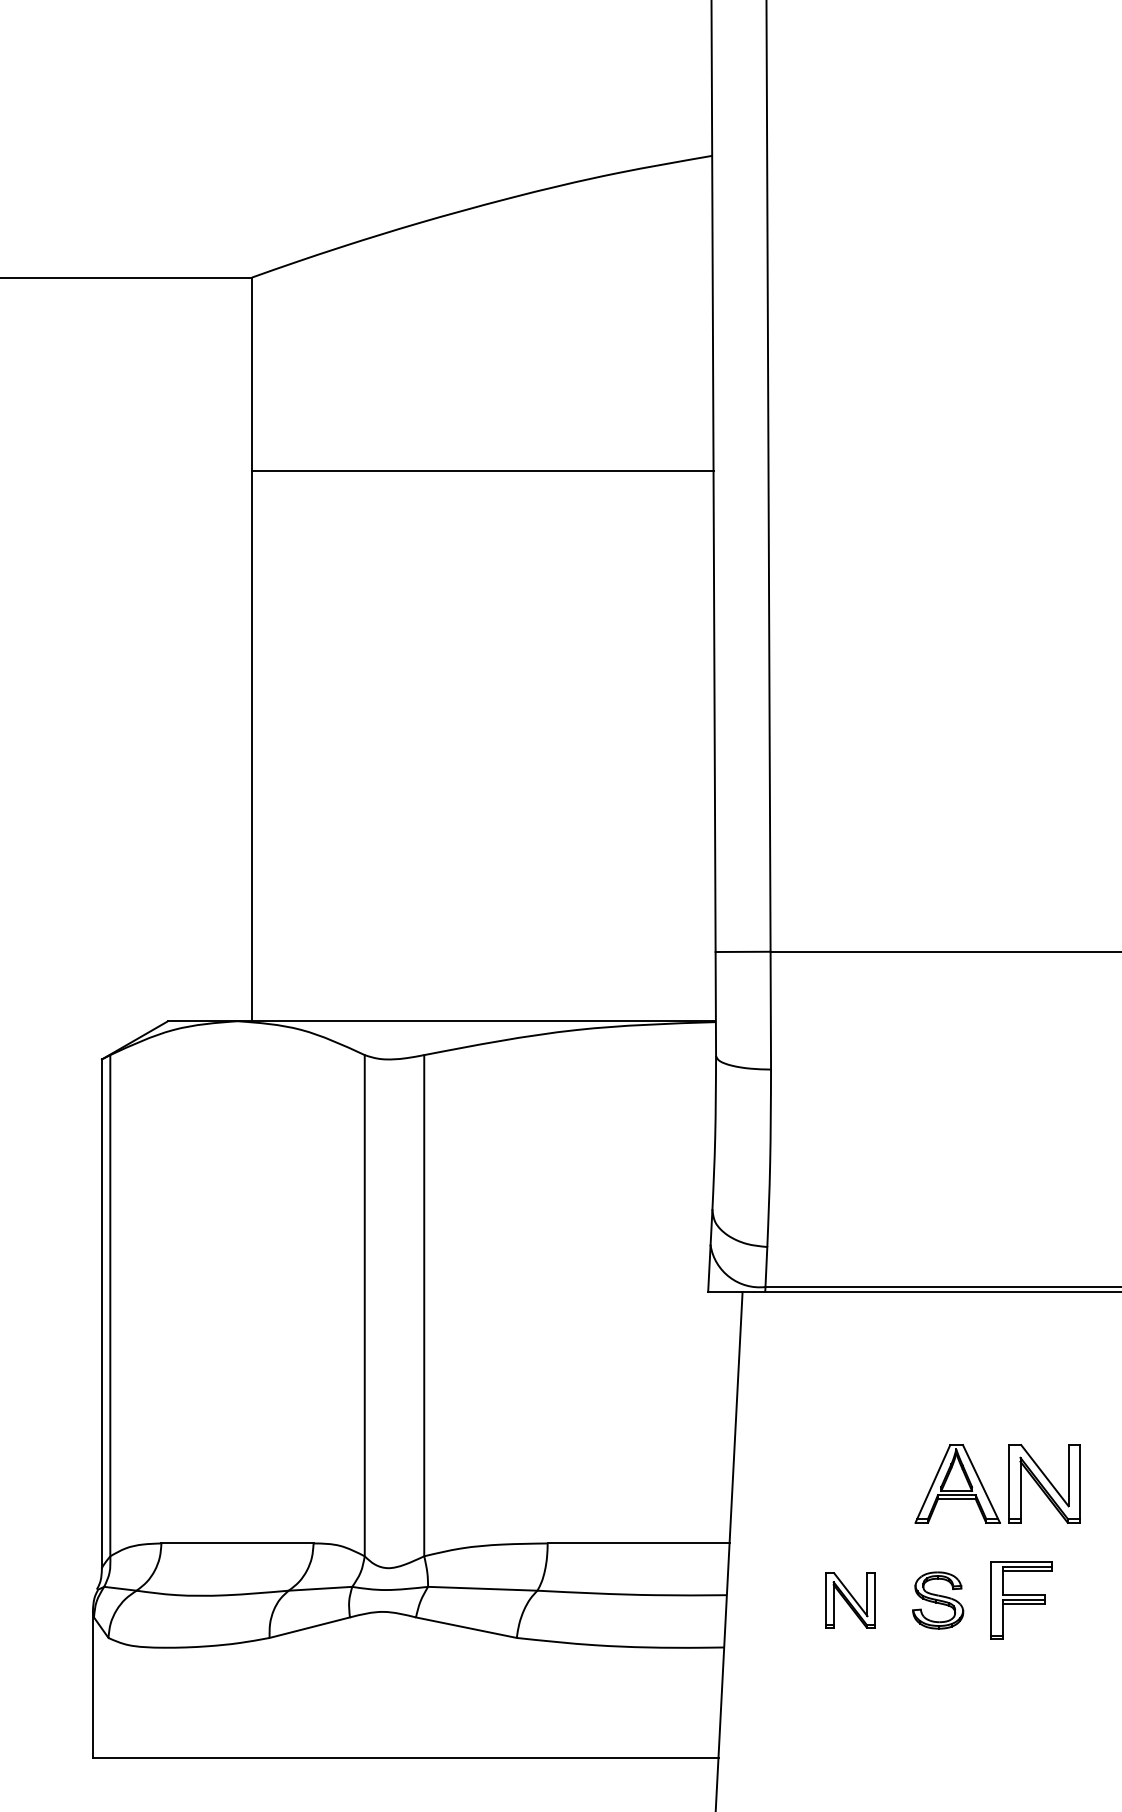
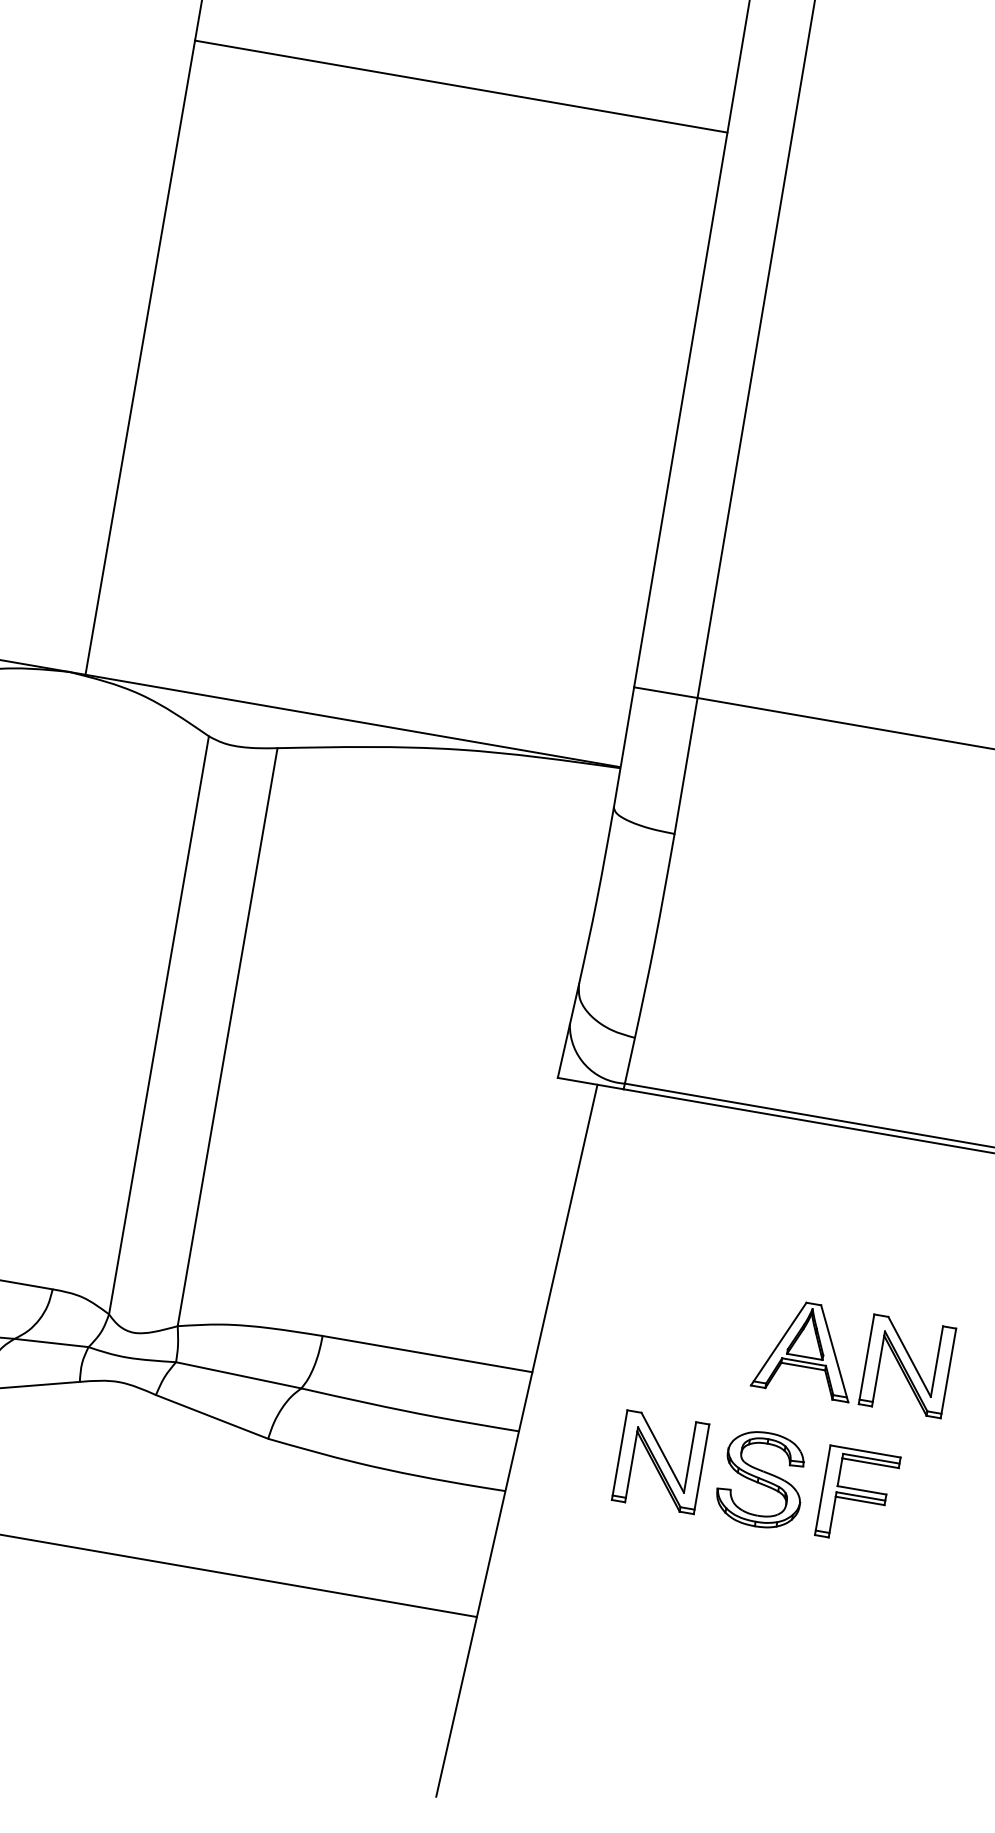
part: (850, 1600) -> (660, 1462), size x1.43
part: (937, 1600) -> (760, 1479), size x1.43

